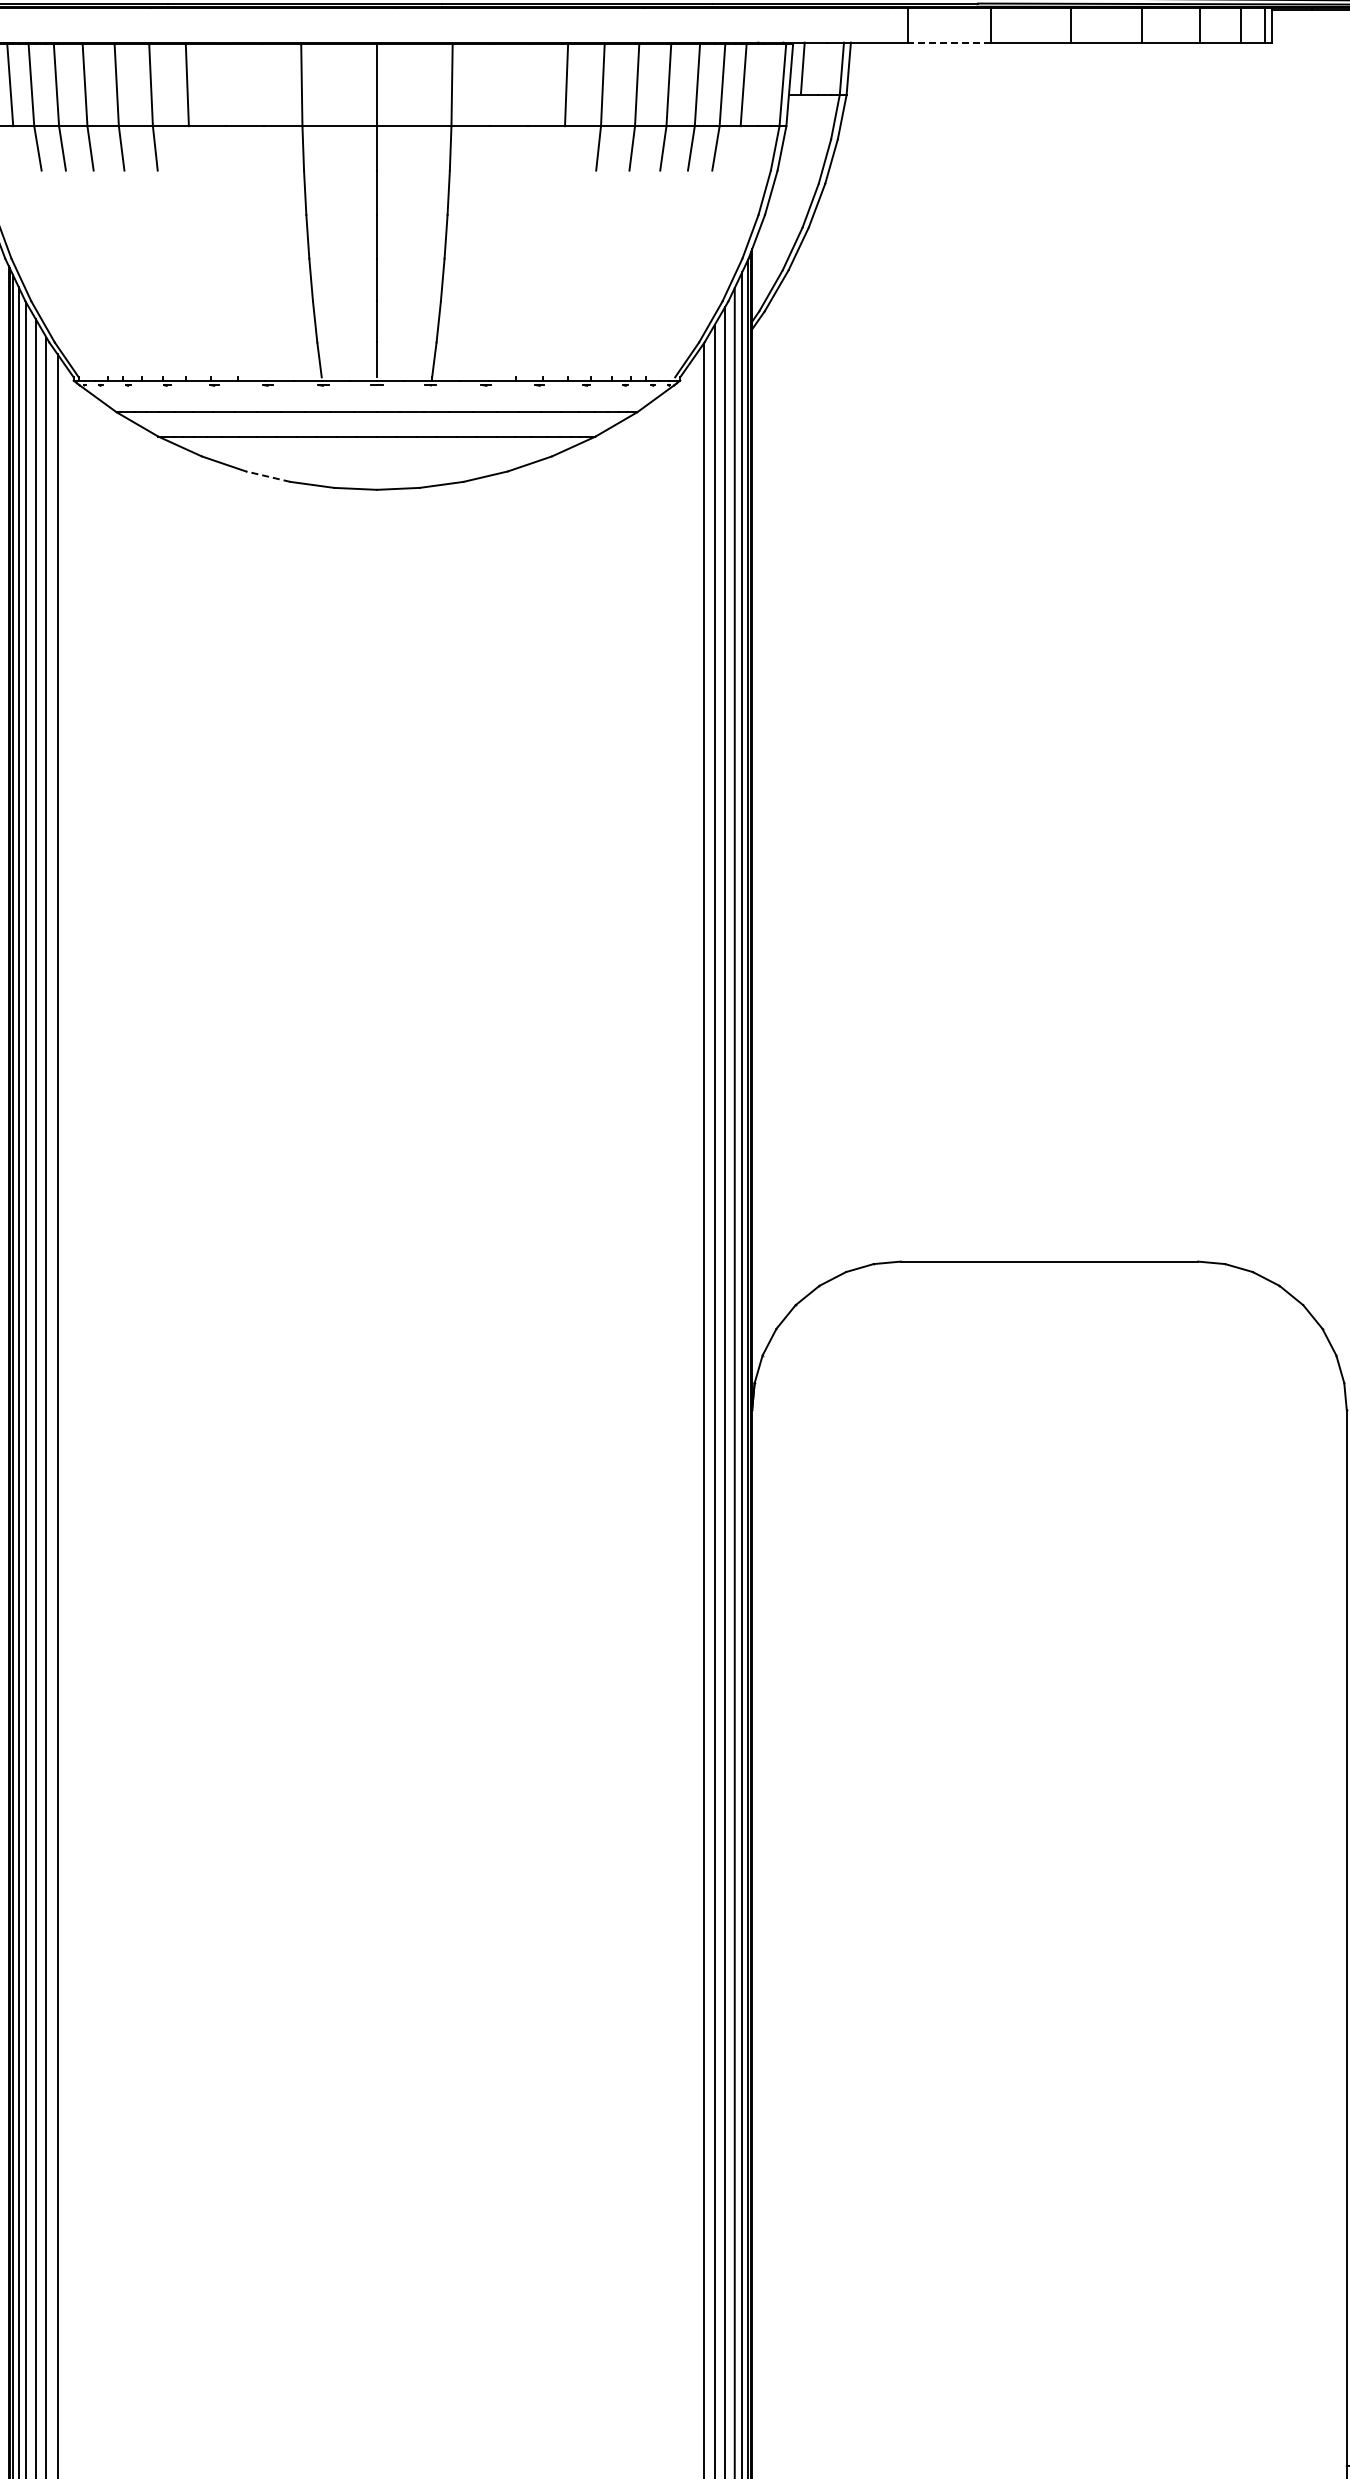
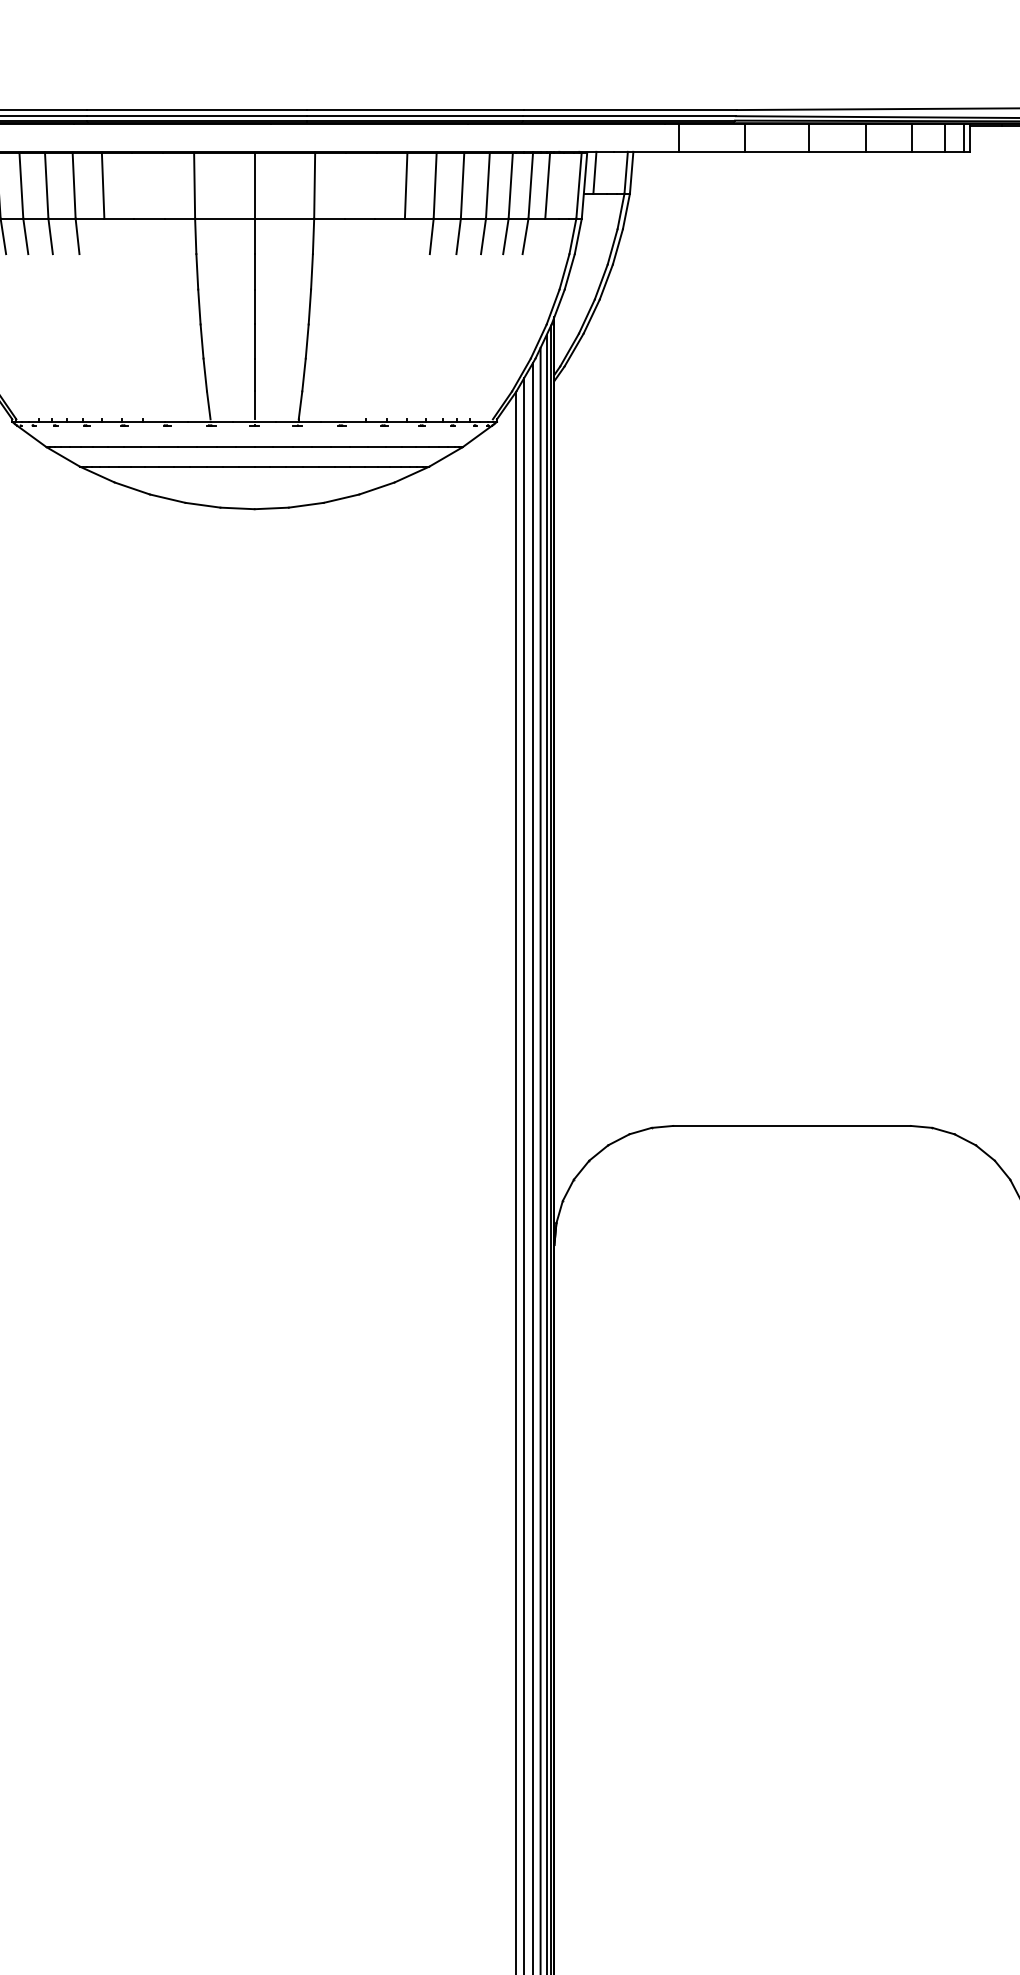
line: (949, 42) -> (712, 151), dashed -> solid
line: (268, 476) -> (167, 498), dashed -> solid

